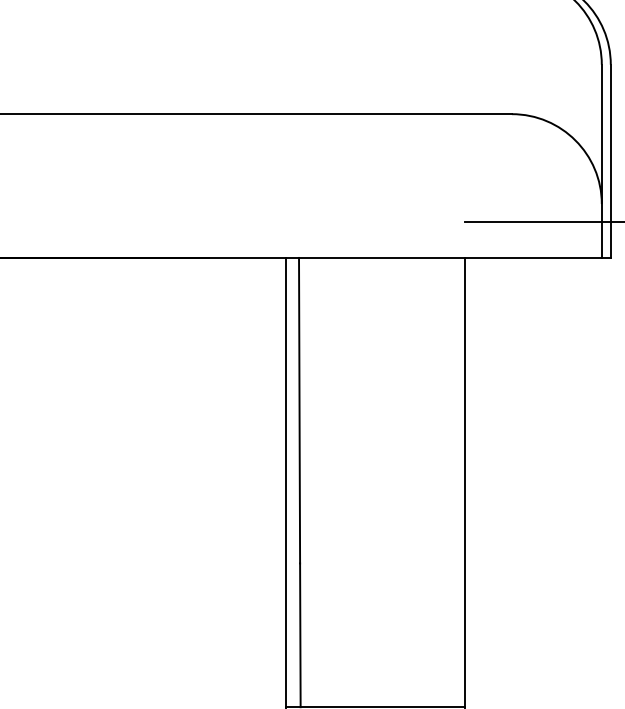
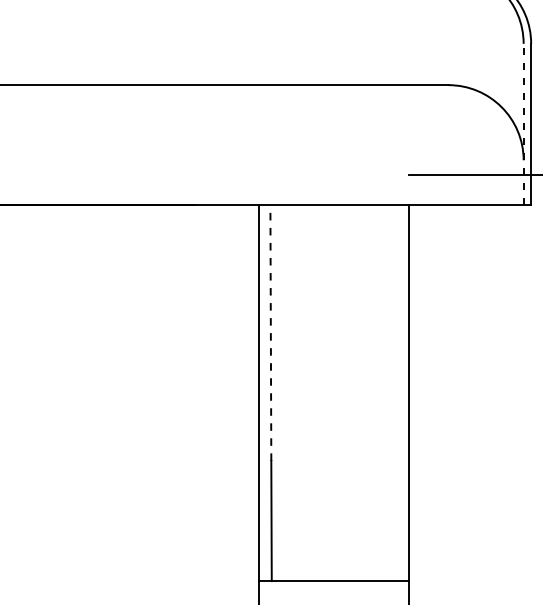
line: (601, 161) -> (523, 124), solid -> dashed
line: (299, 411) -> (270, 333), solid -> dashed

